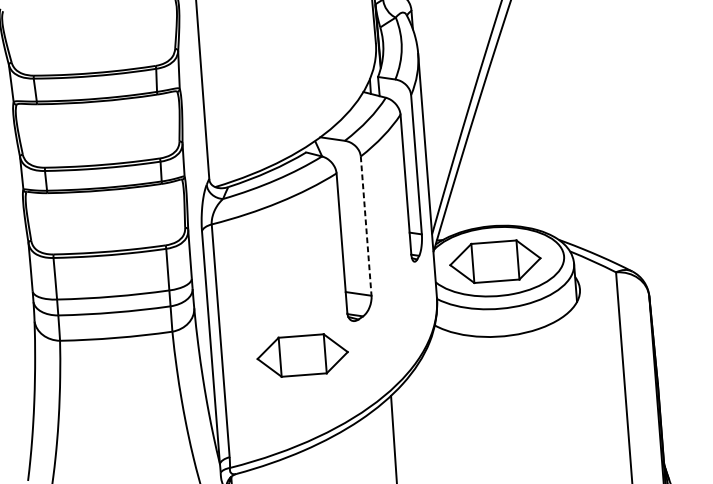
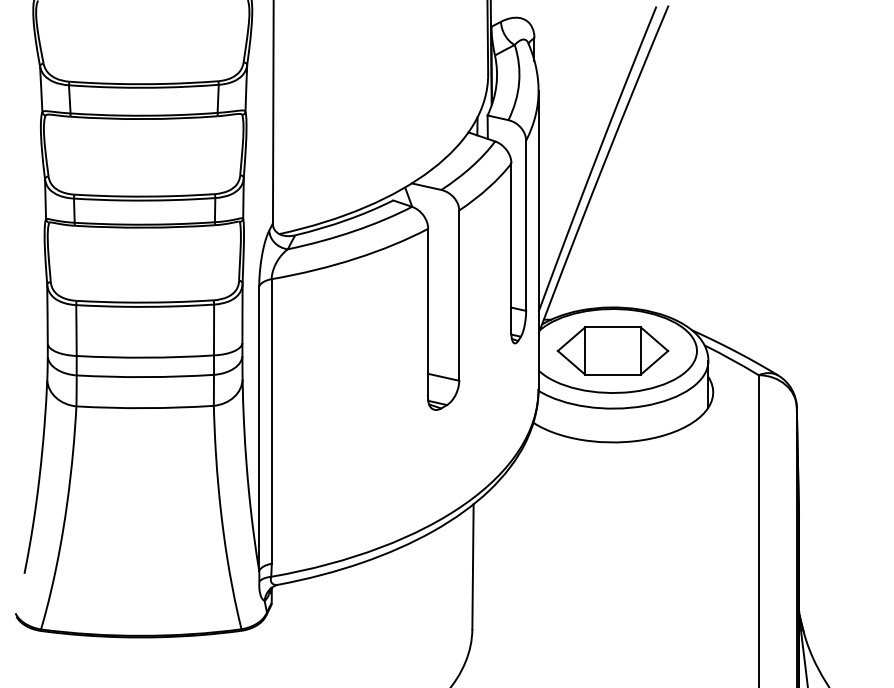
line: (366, 226) -> (459, 296), dashed -> solid
part: (302, 355) -> (369, 446), removed

